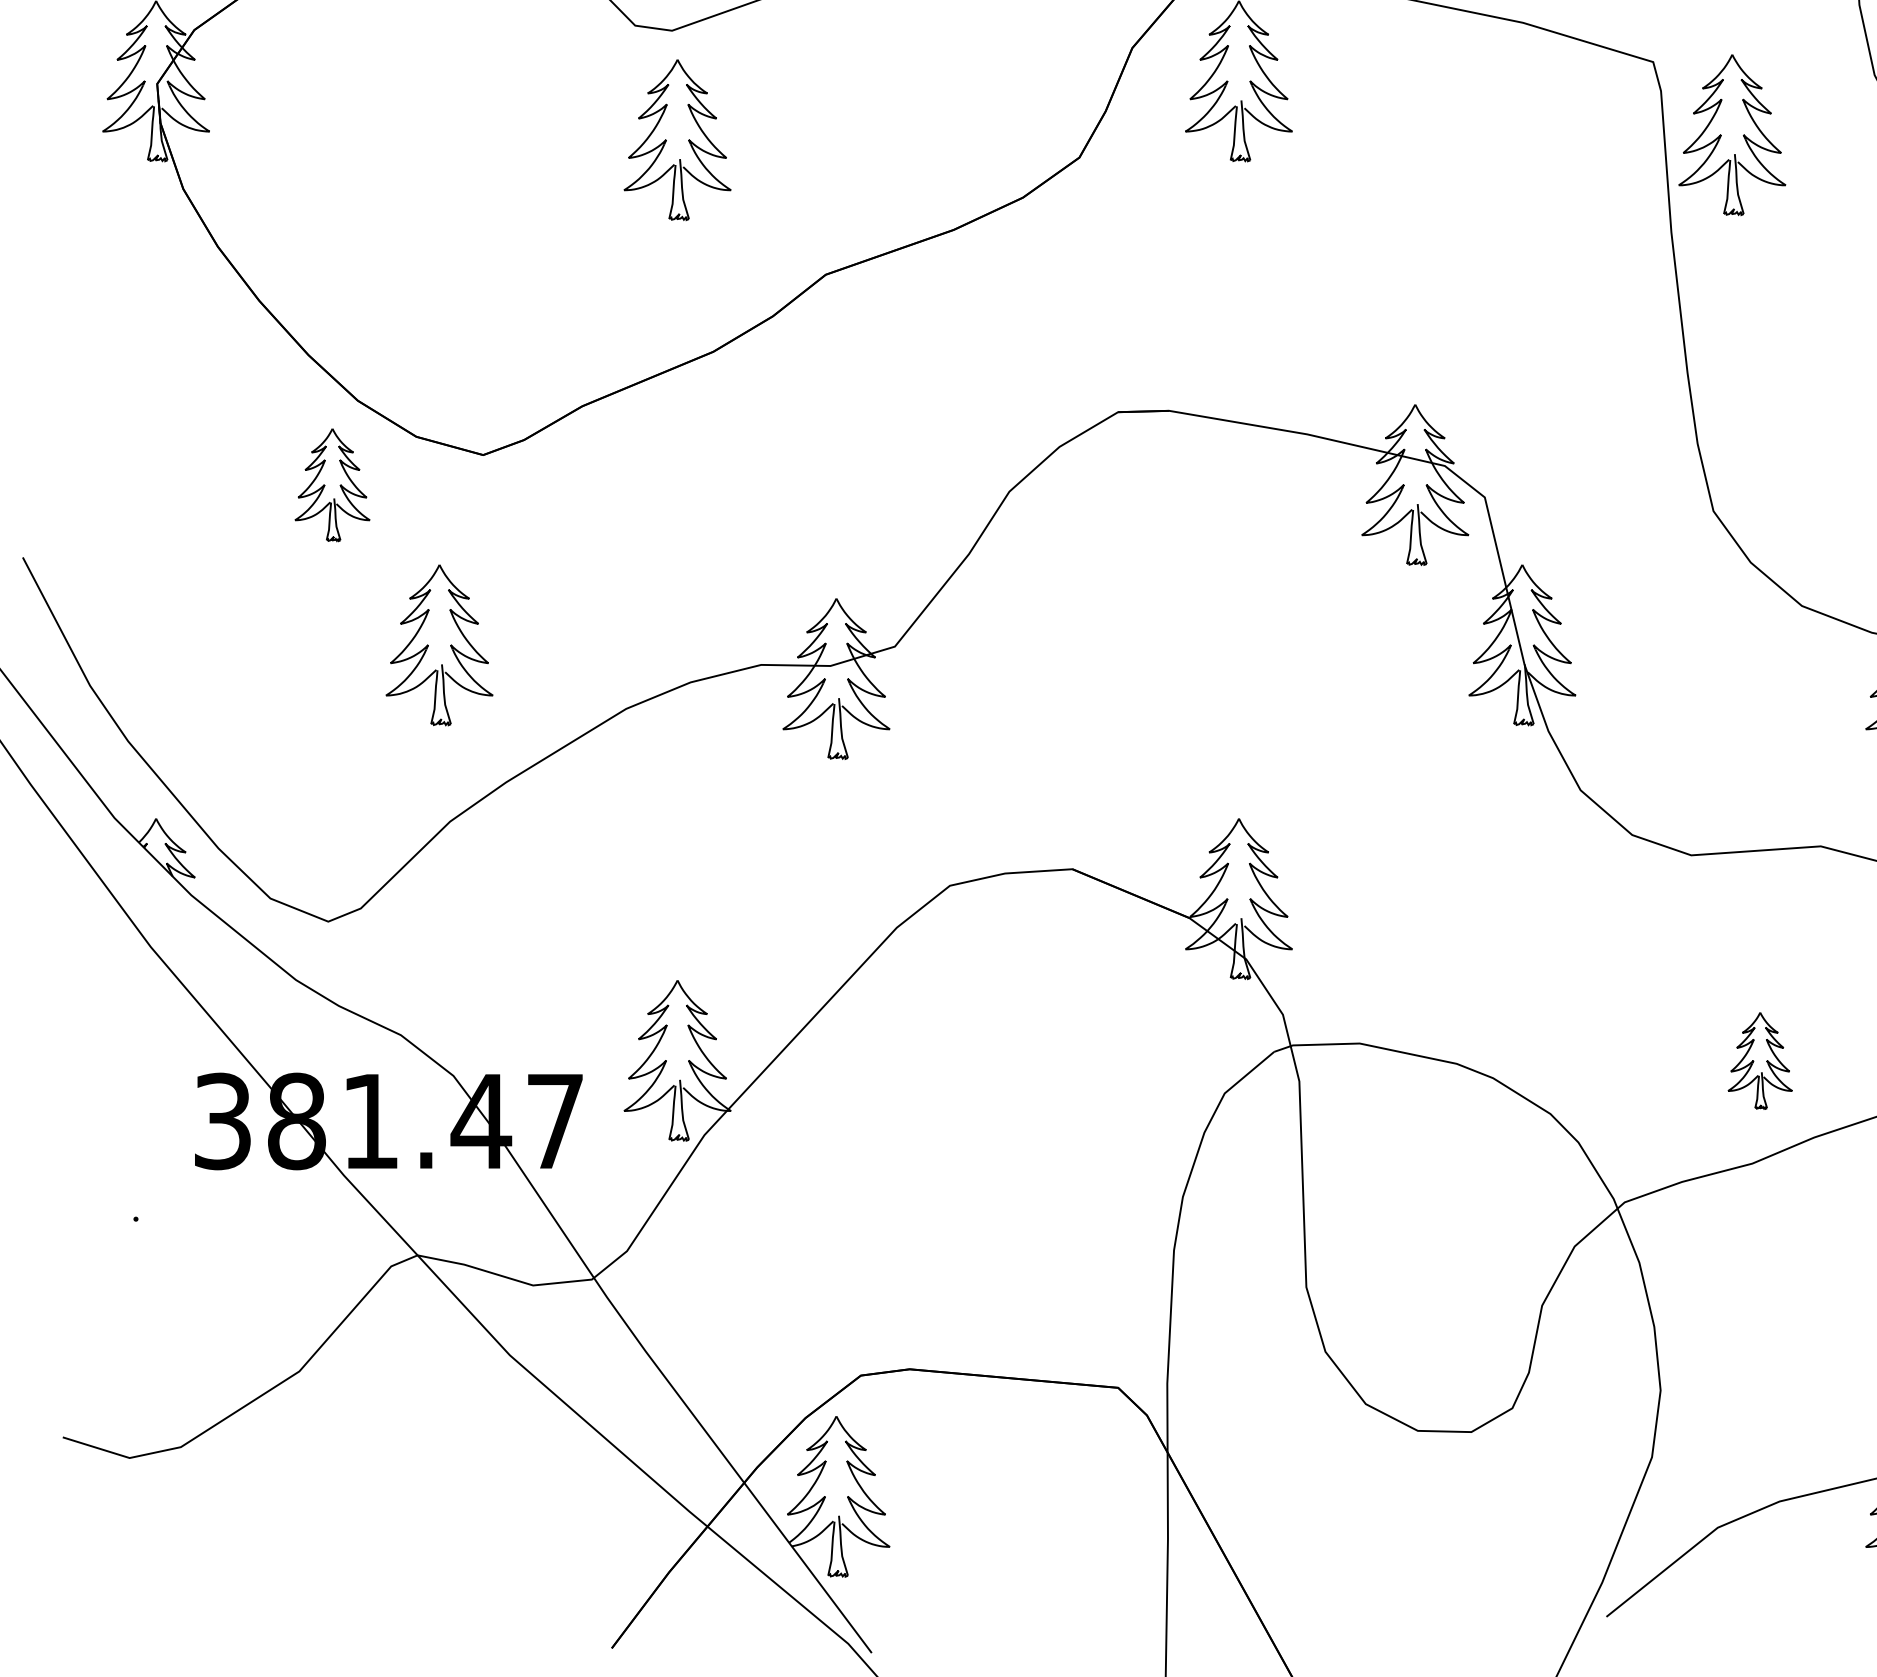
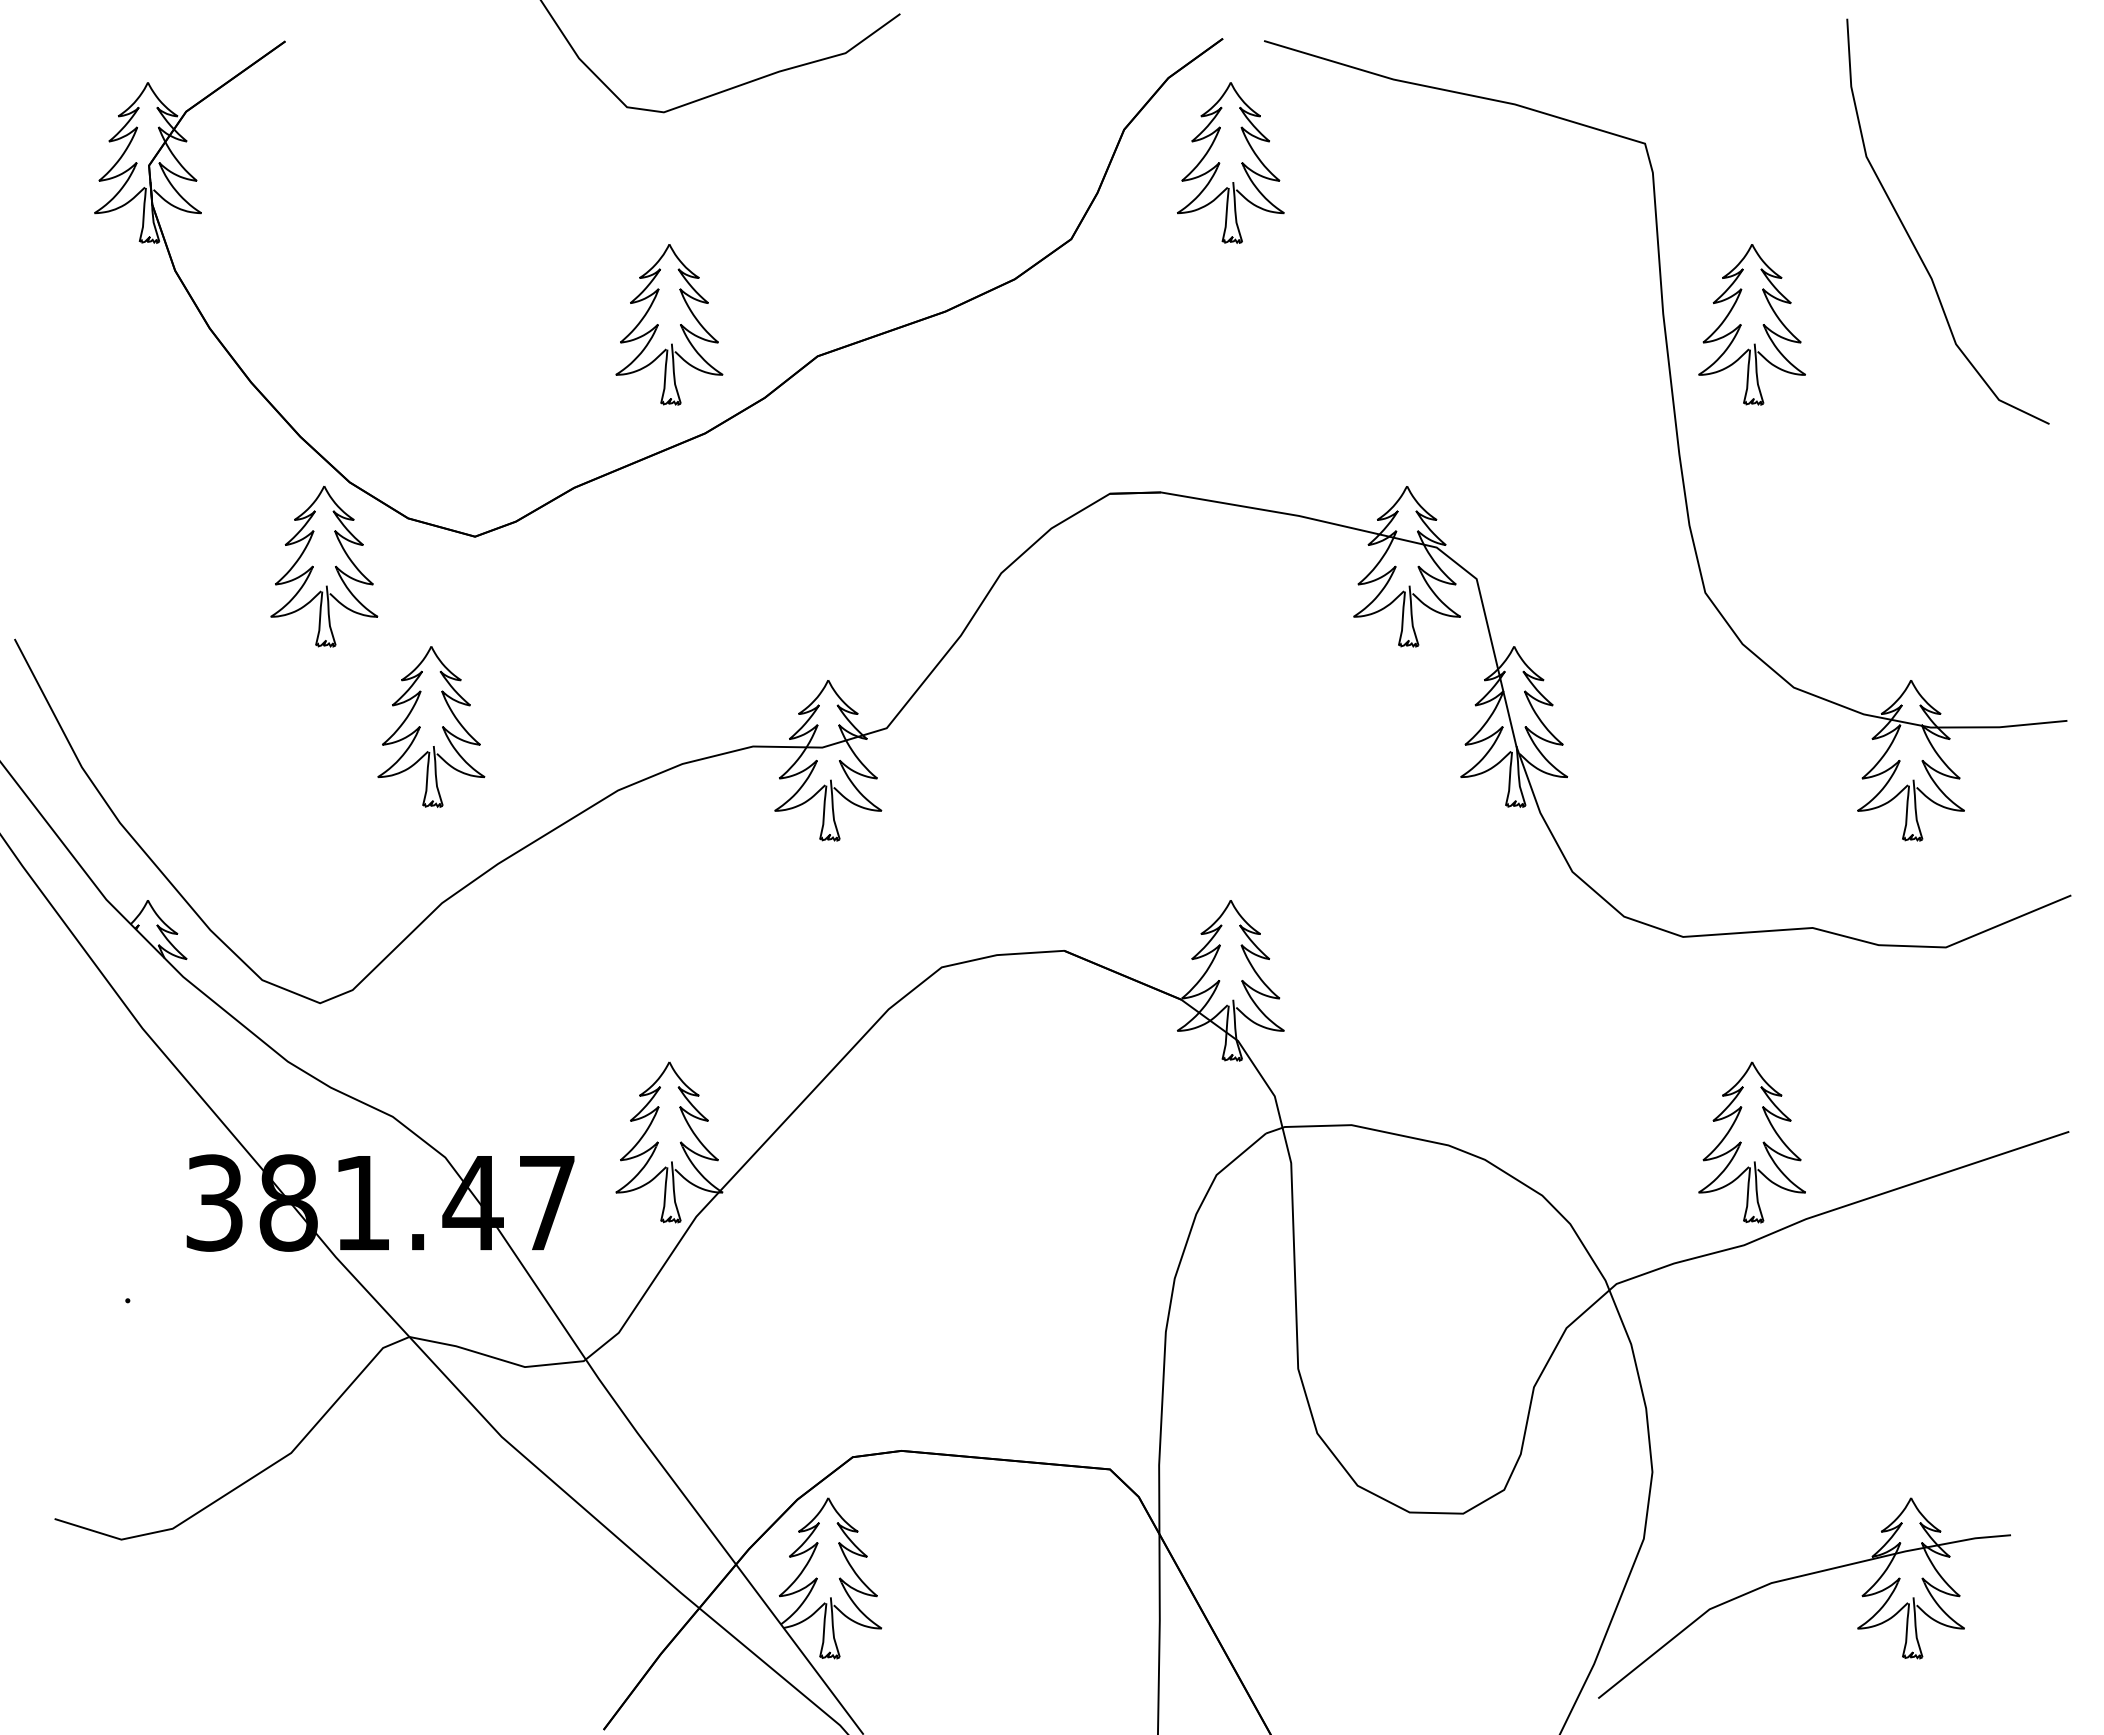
part: (1731, 134) -> (1751, 324), moved
part: (677, 139) -> (669, 324), moved
part: (332, 484) -> (324, 566), size x1.43
part: (1759, 1060) -> (1751, 1142), size x1.67

